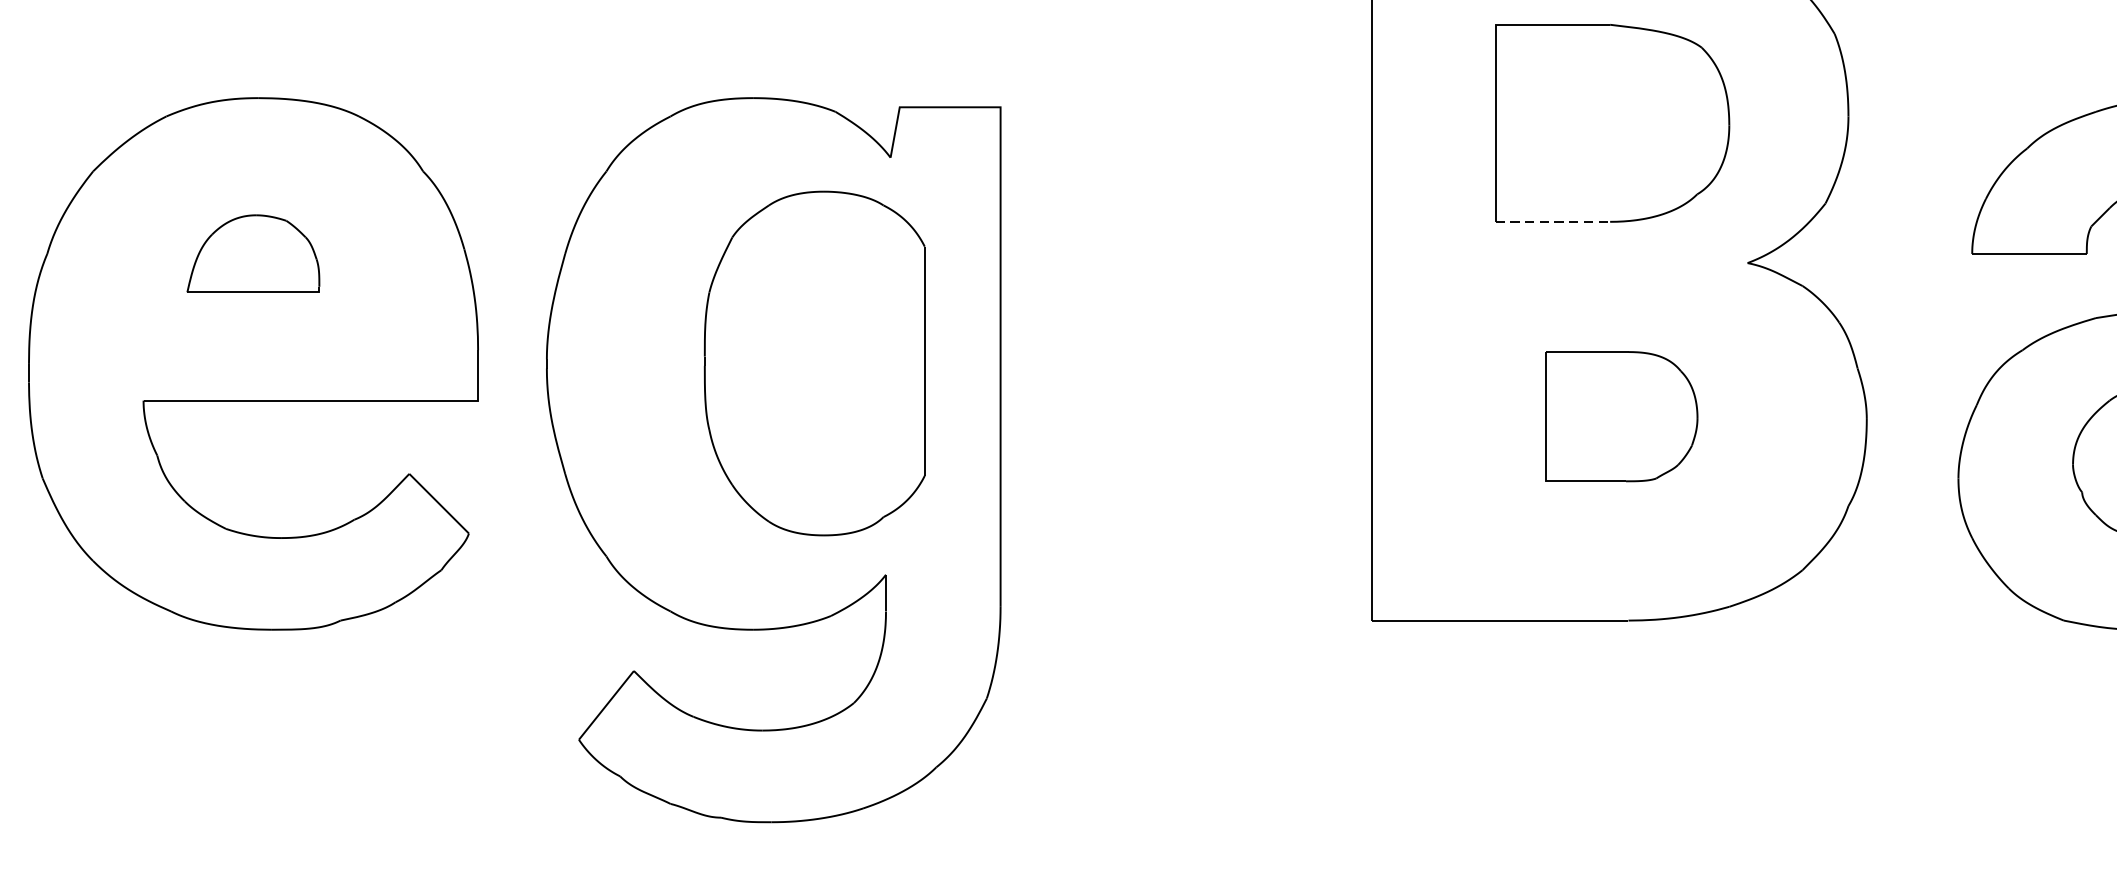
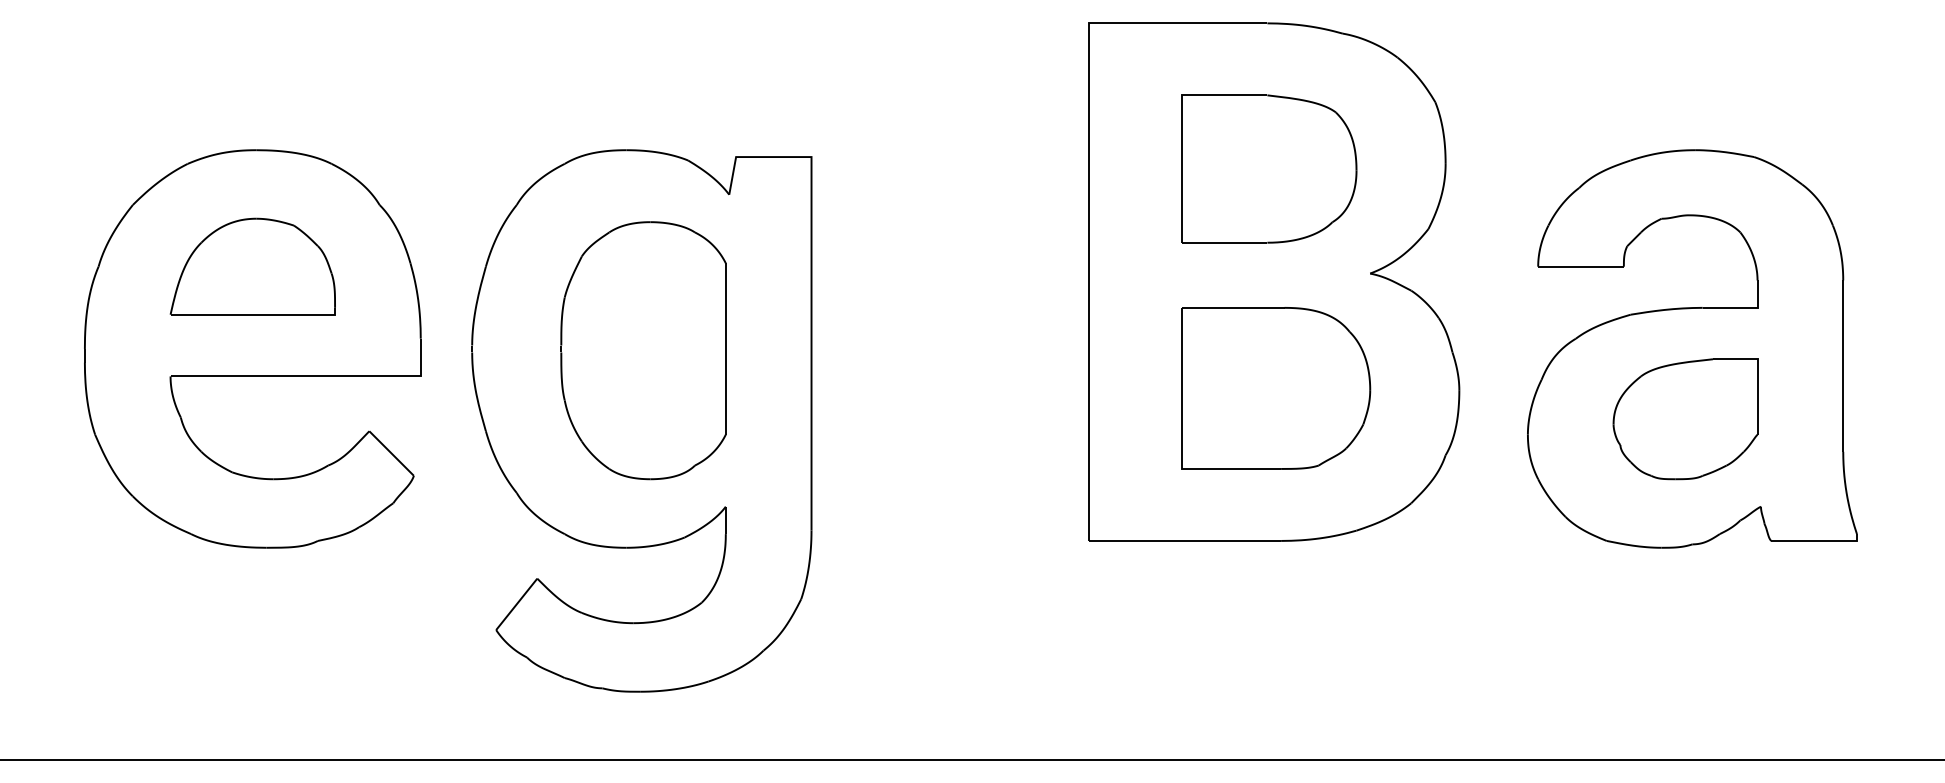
line: (1552, 221) -> (1224, 242), dashed -> solid
part: (253, 253) -> (252, 266), size x1.67
part: (814, 363) -> (643, 350), moved
part: (1622, 416) -> (1276, 388), size x1.67

